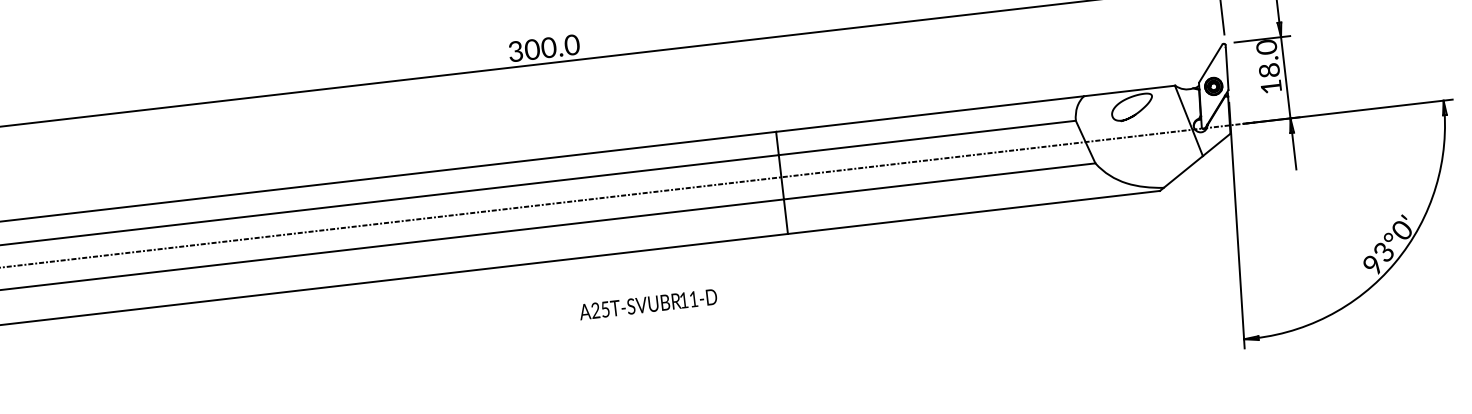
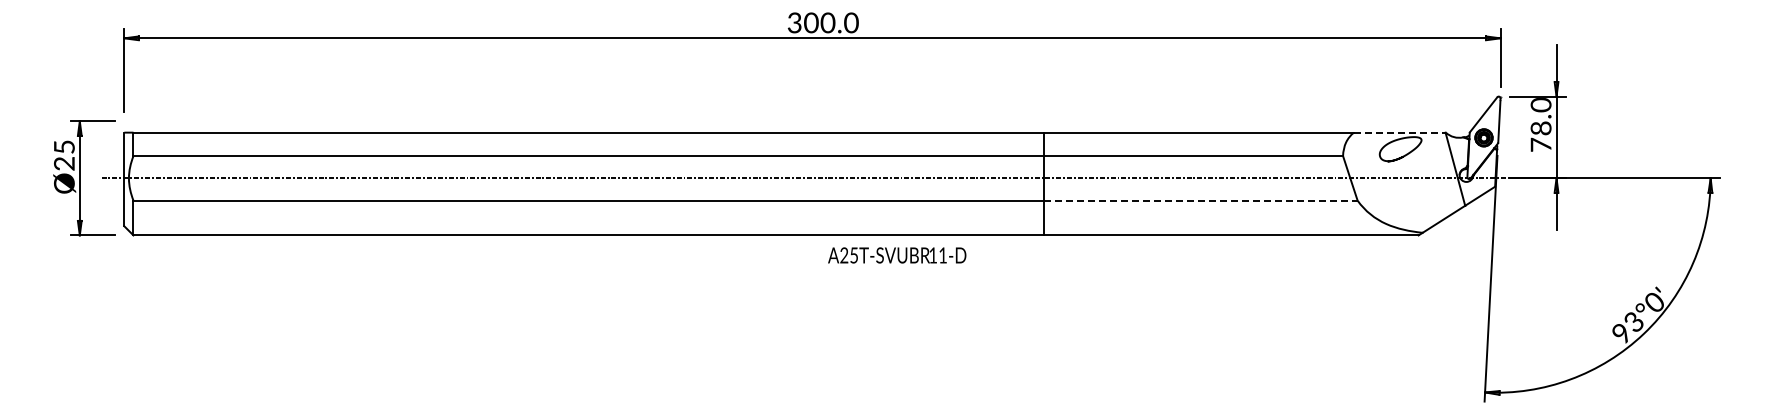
text: (1270, 86) -> (1540, 144), 18.0 -> 78.0
line: (1129, 90) -> (1399, 132), solid -> dashed
line: (939, 181) -> (1200, 200), solid -> dashed
text: (648, 304) -> (897, 255), moved

